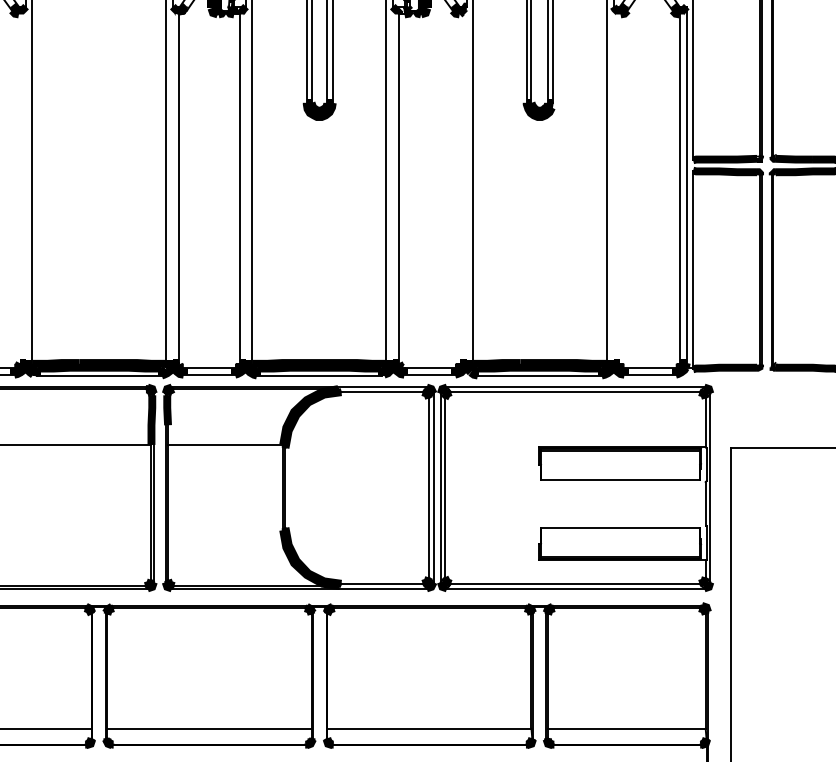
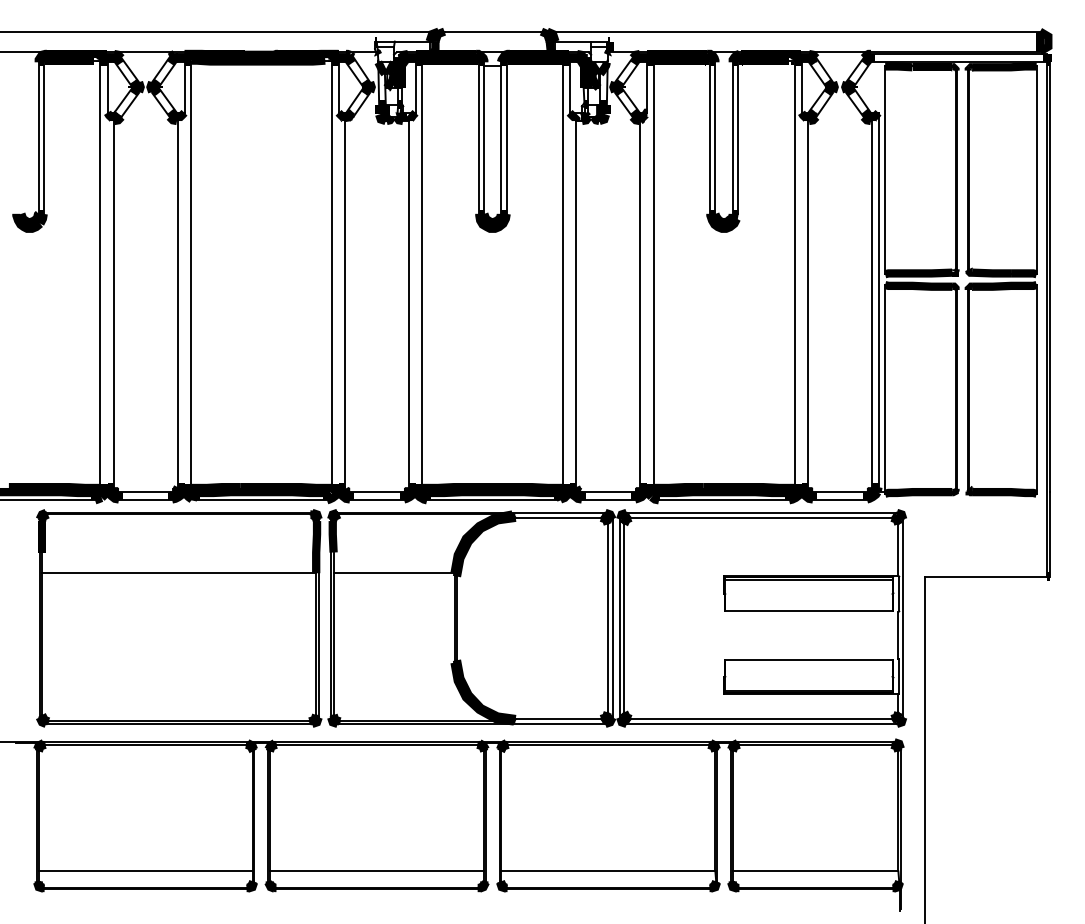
line: (19, 189) -> (177, 304), added
line: (459, 189) -> (639, 304), added
line: (620, 189) -> (808, 304), added

